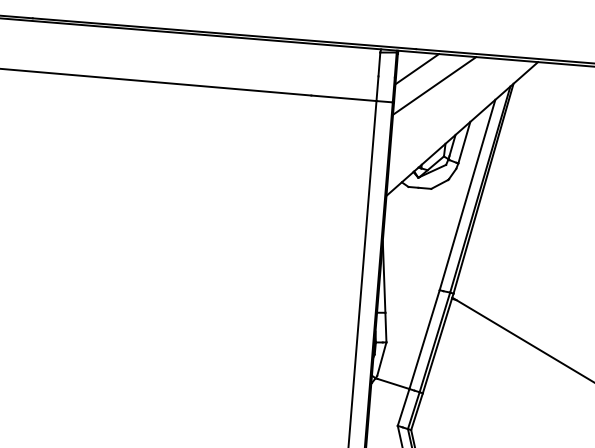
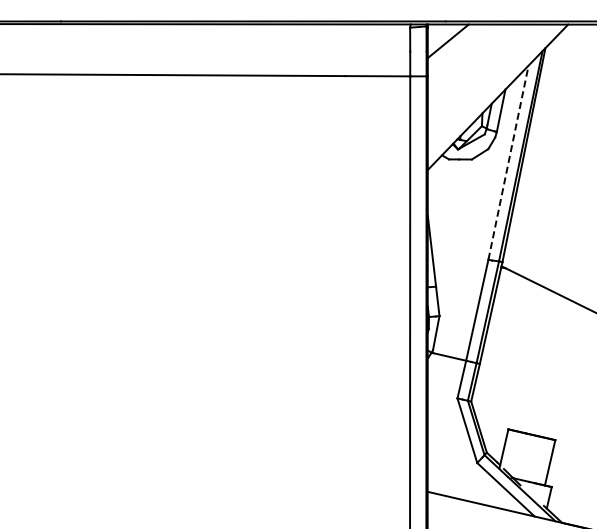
line: (434, 85) -> (466, 56), removed
line: (467, 194) -> (508, 162), solid -> dashed

